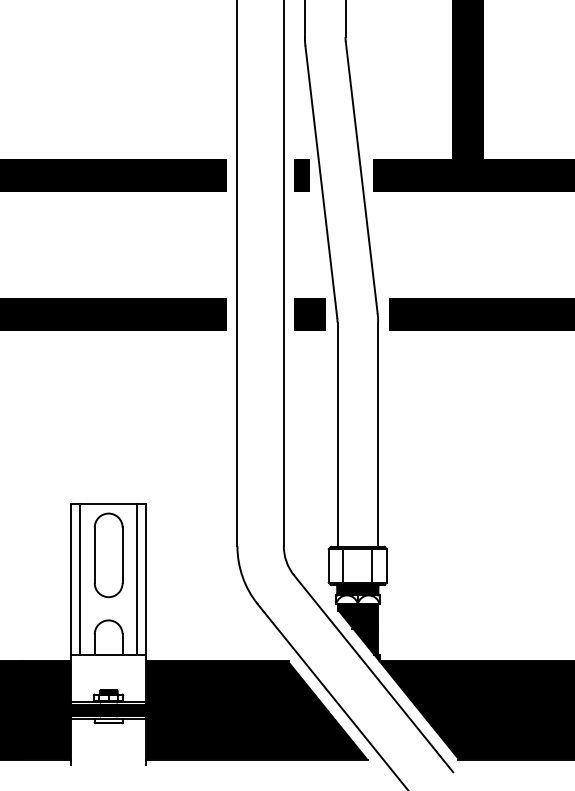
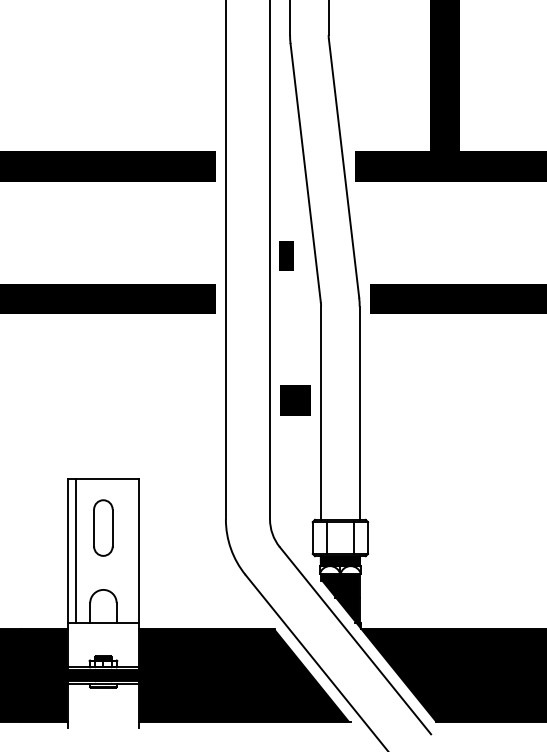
line: (301, 175) -> (285, 256), moved
line: (309, 314) -> (294, 400), moved
part: (108, 555) -> (103, 528), size x0.7
line: (137, 579) -> (130, 550), removed

